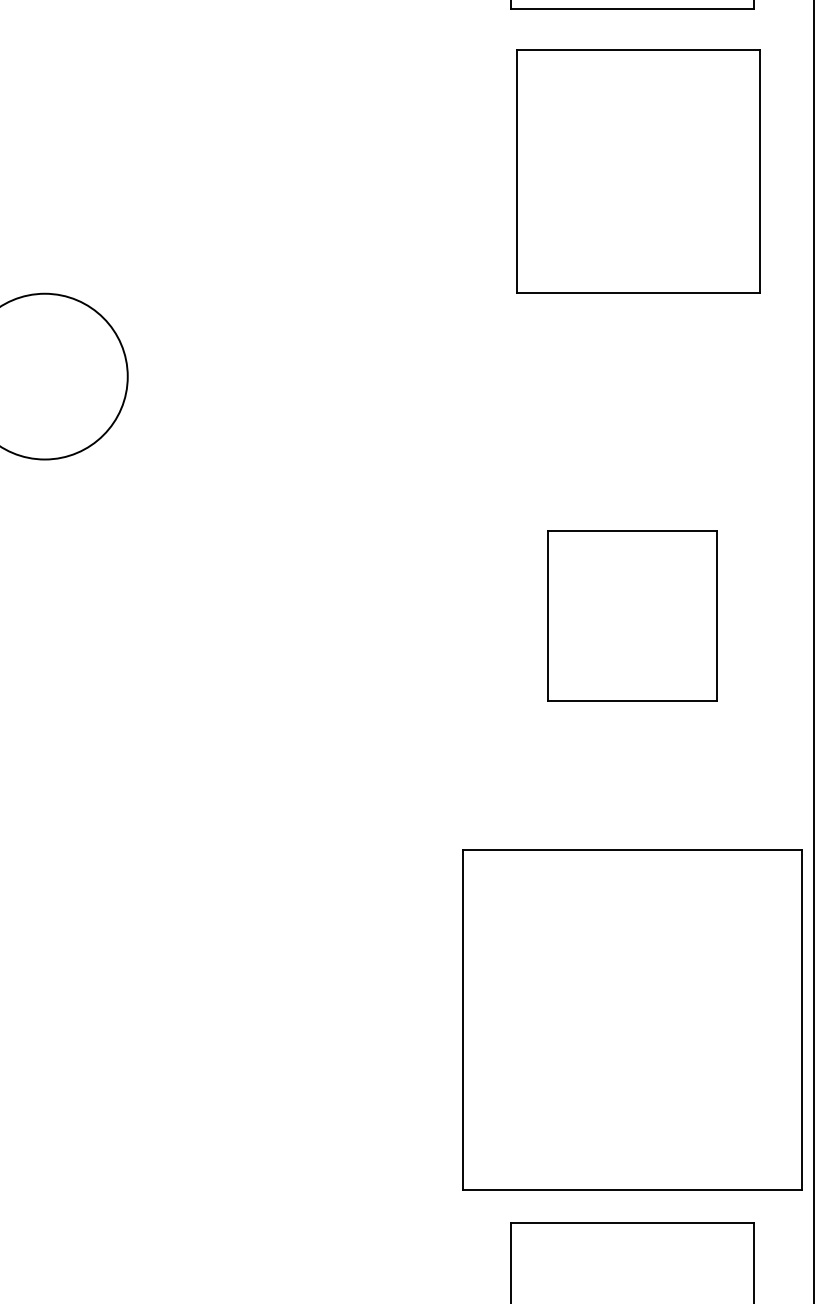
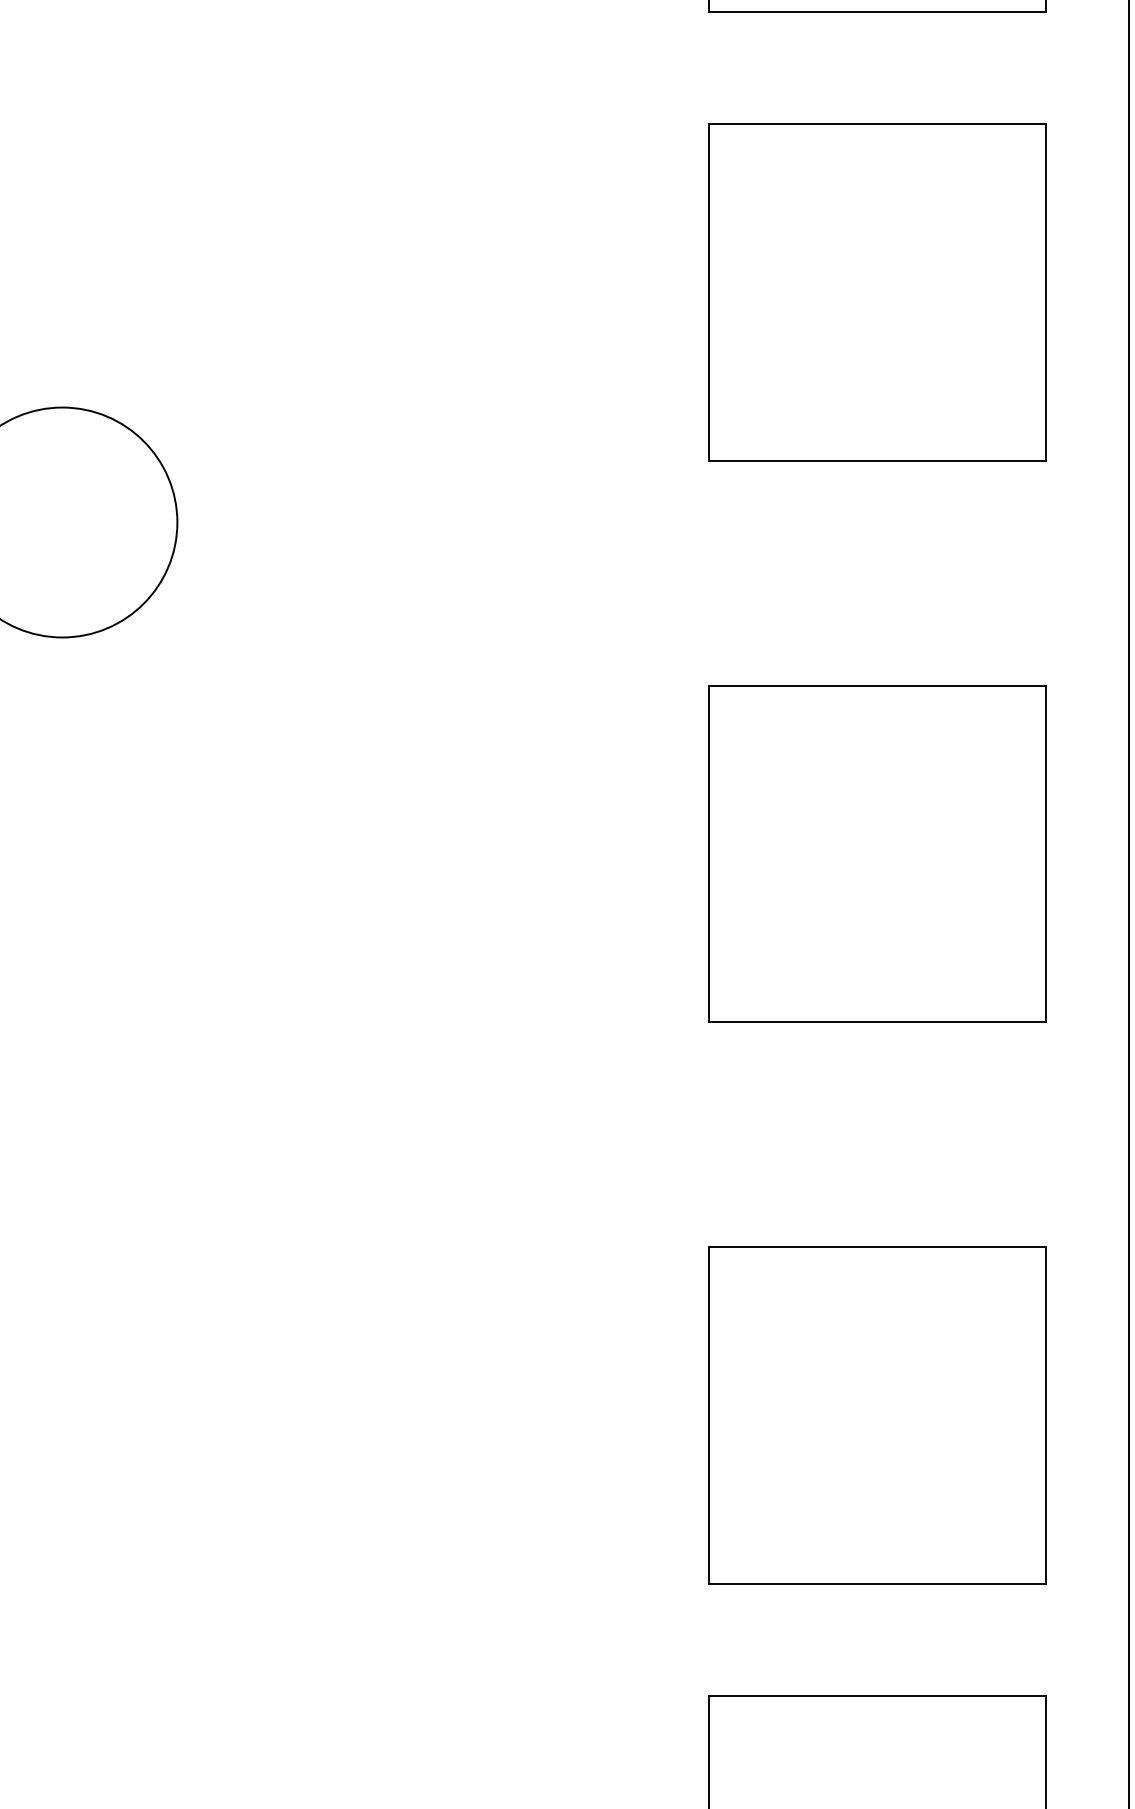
part: (638, 171) -> (877, 292), moved
part: (632, 615) -> (877, 853), size x1.43
part: (632, 1020) -> (877, 1415), size x0.71

